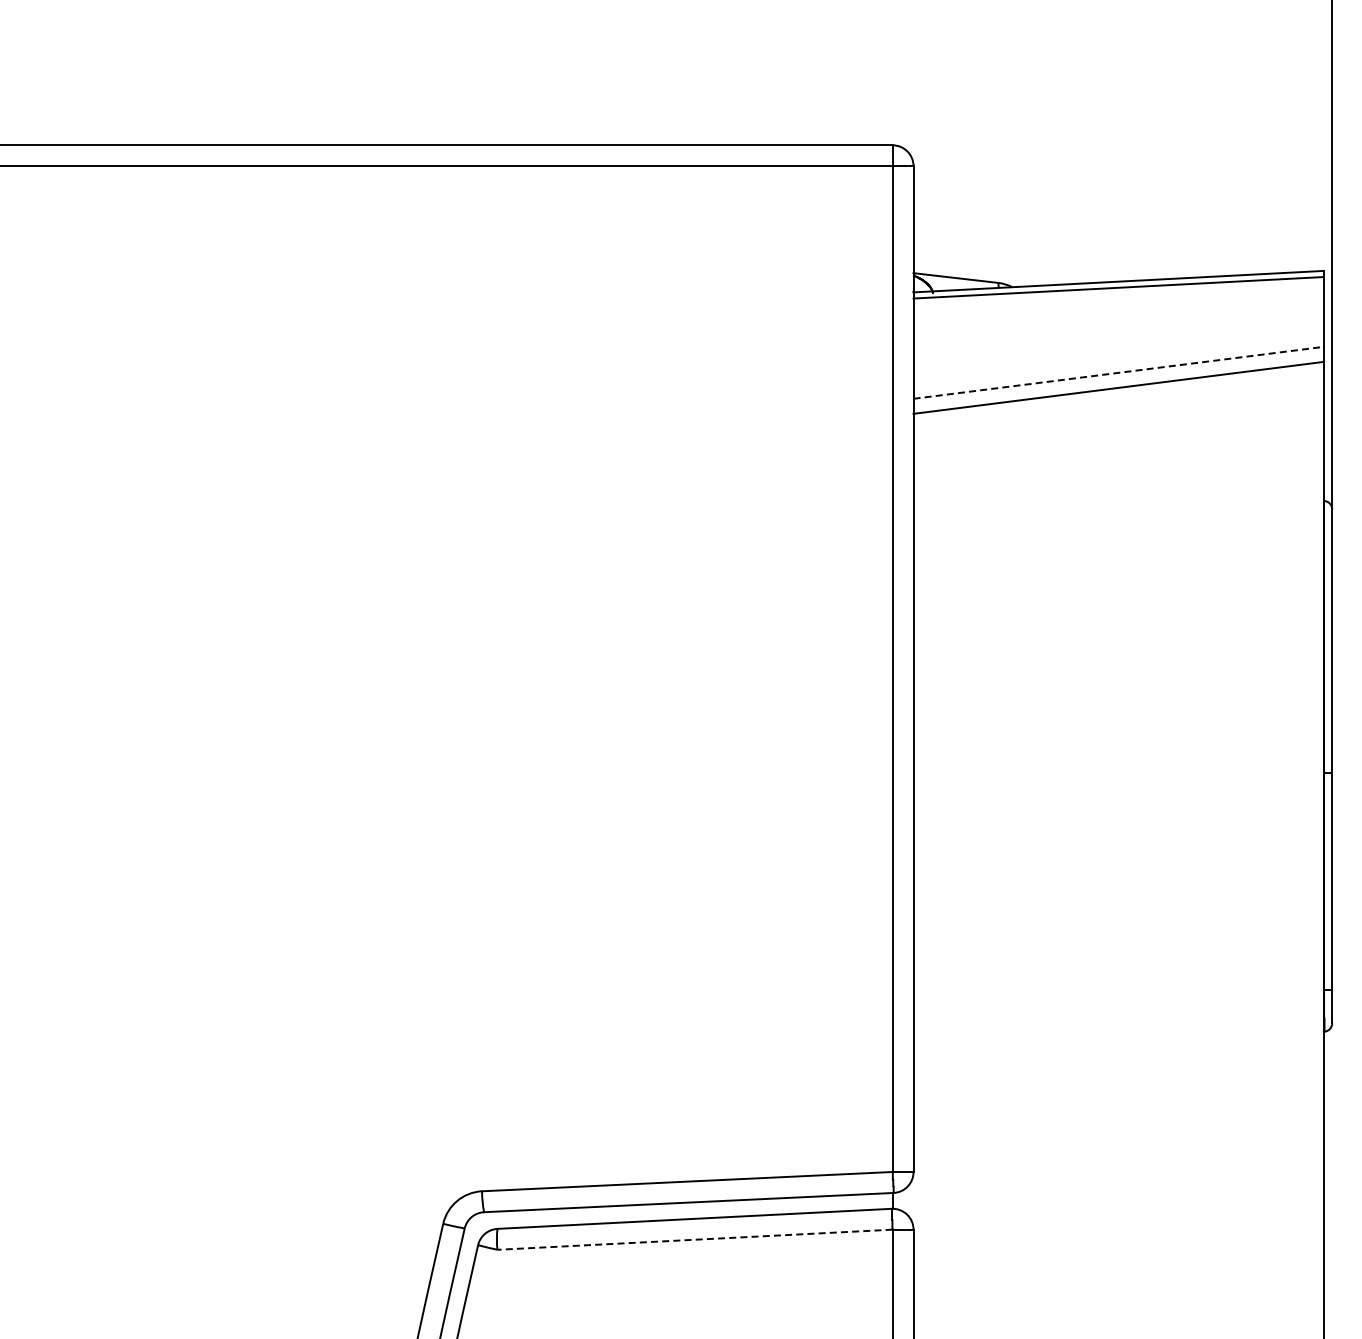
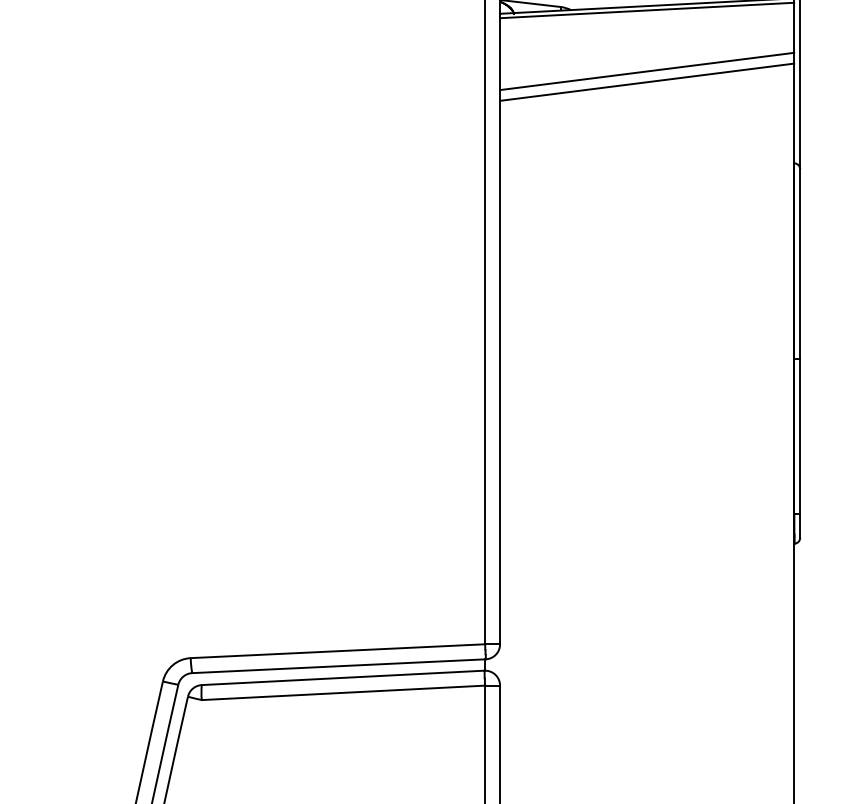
line: (1118, 372) -> (646, 71), dashed -> solid
line: (695, 1239) -> (343, 692), dashed -> solid

